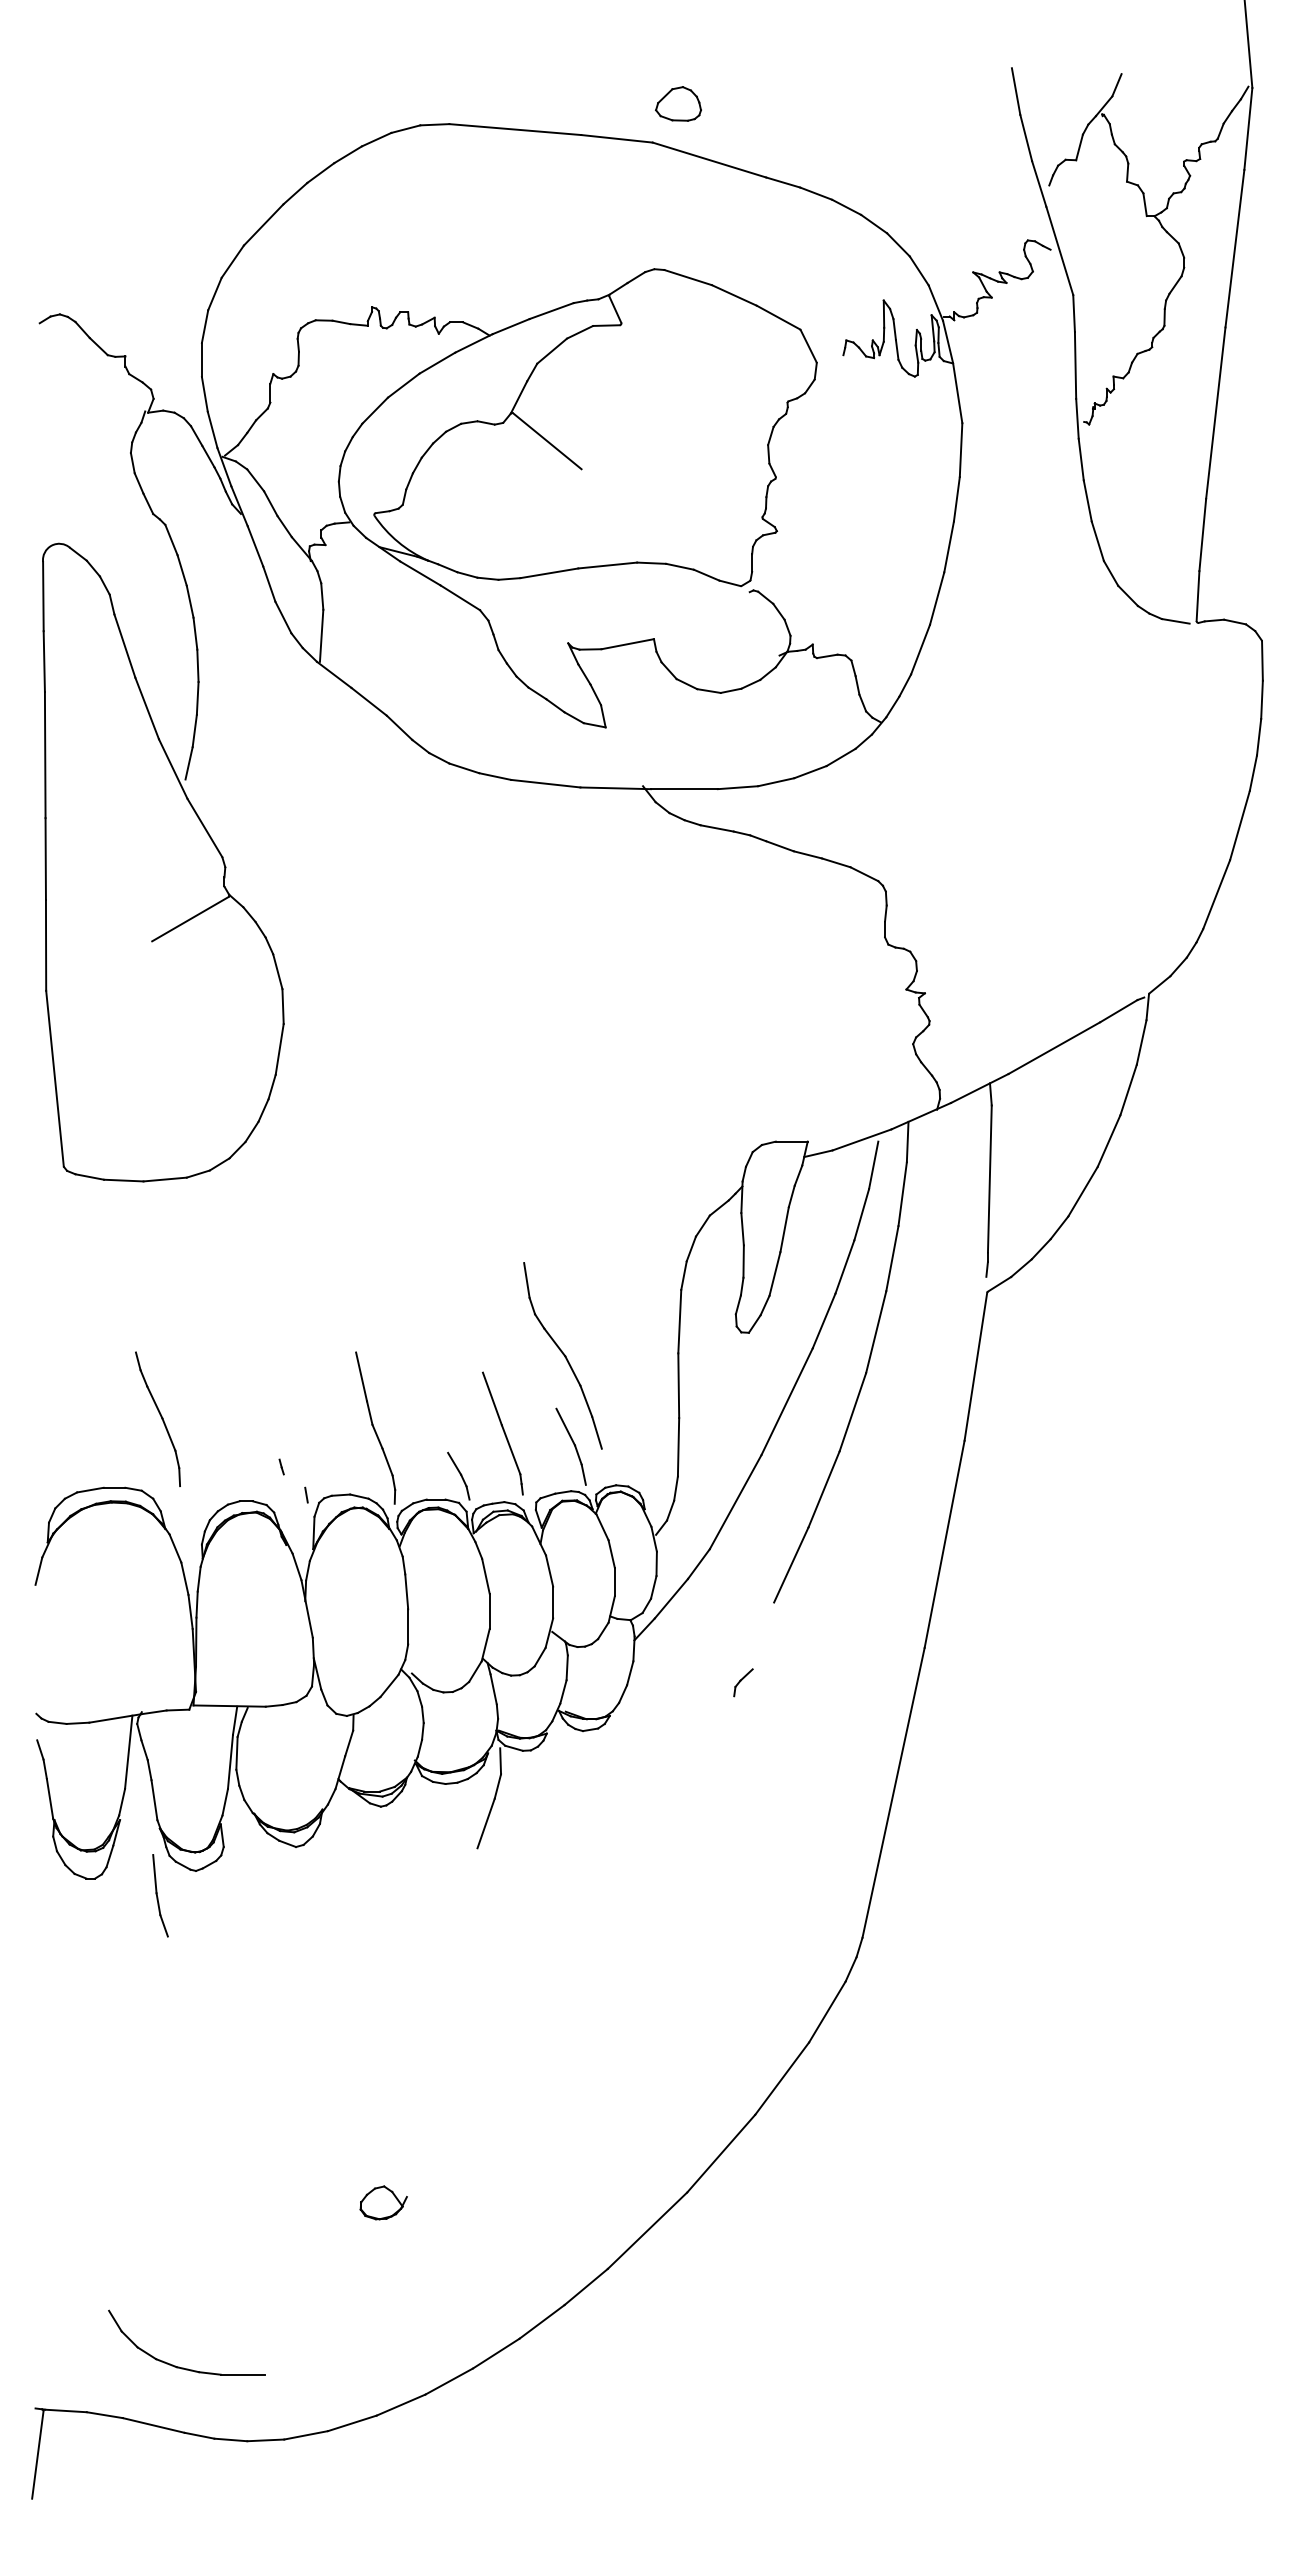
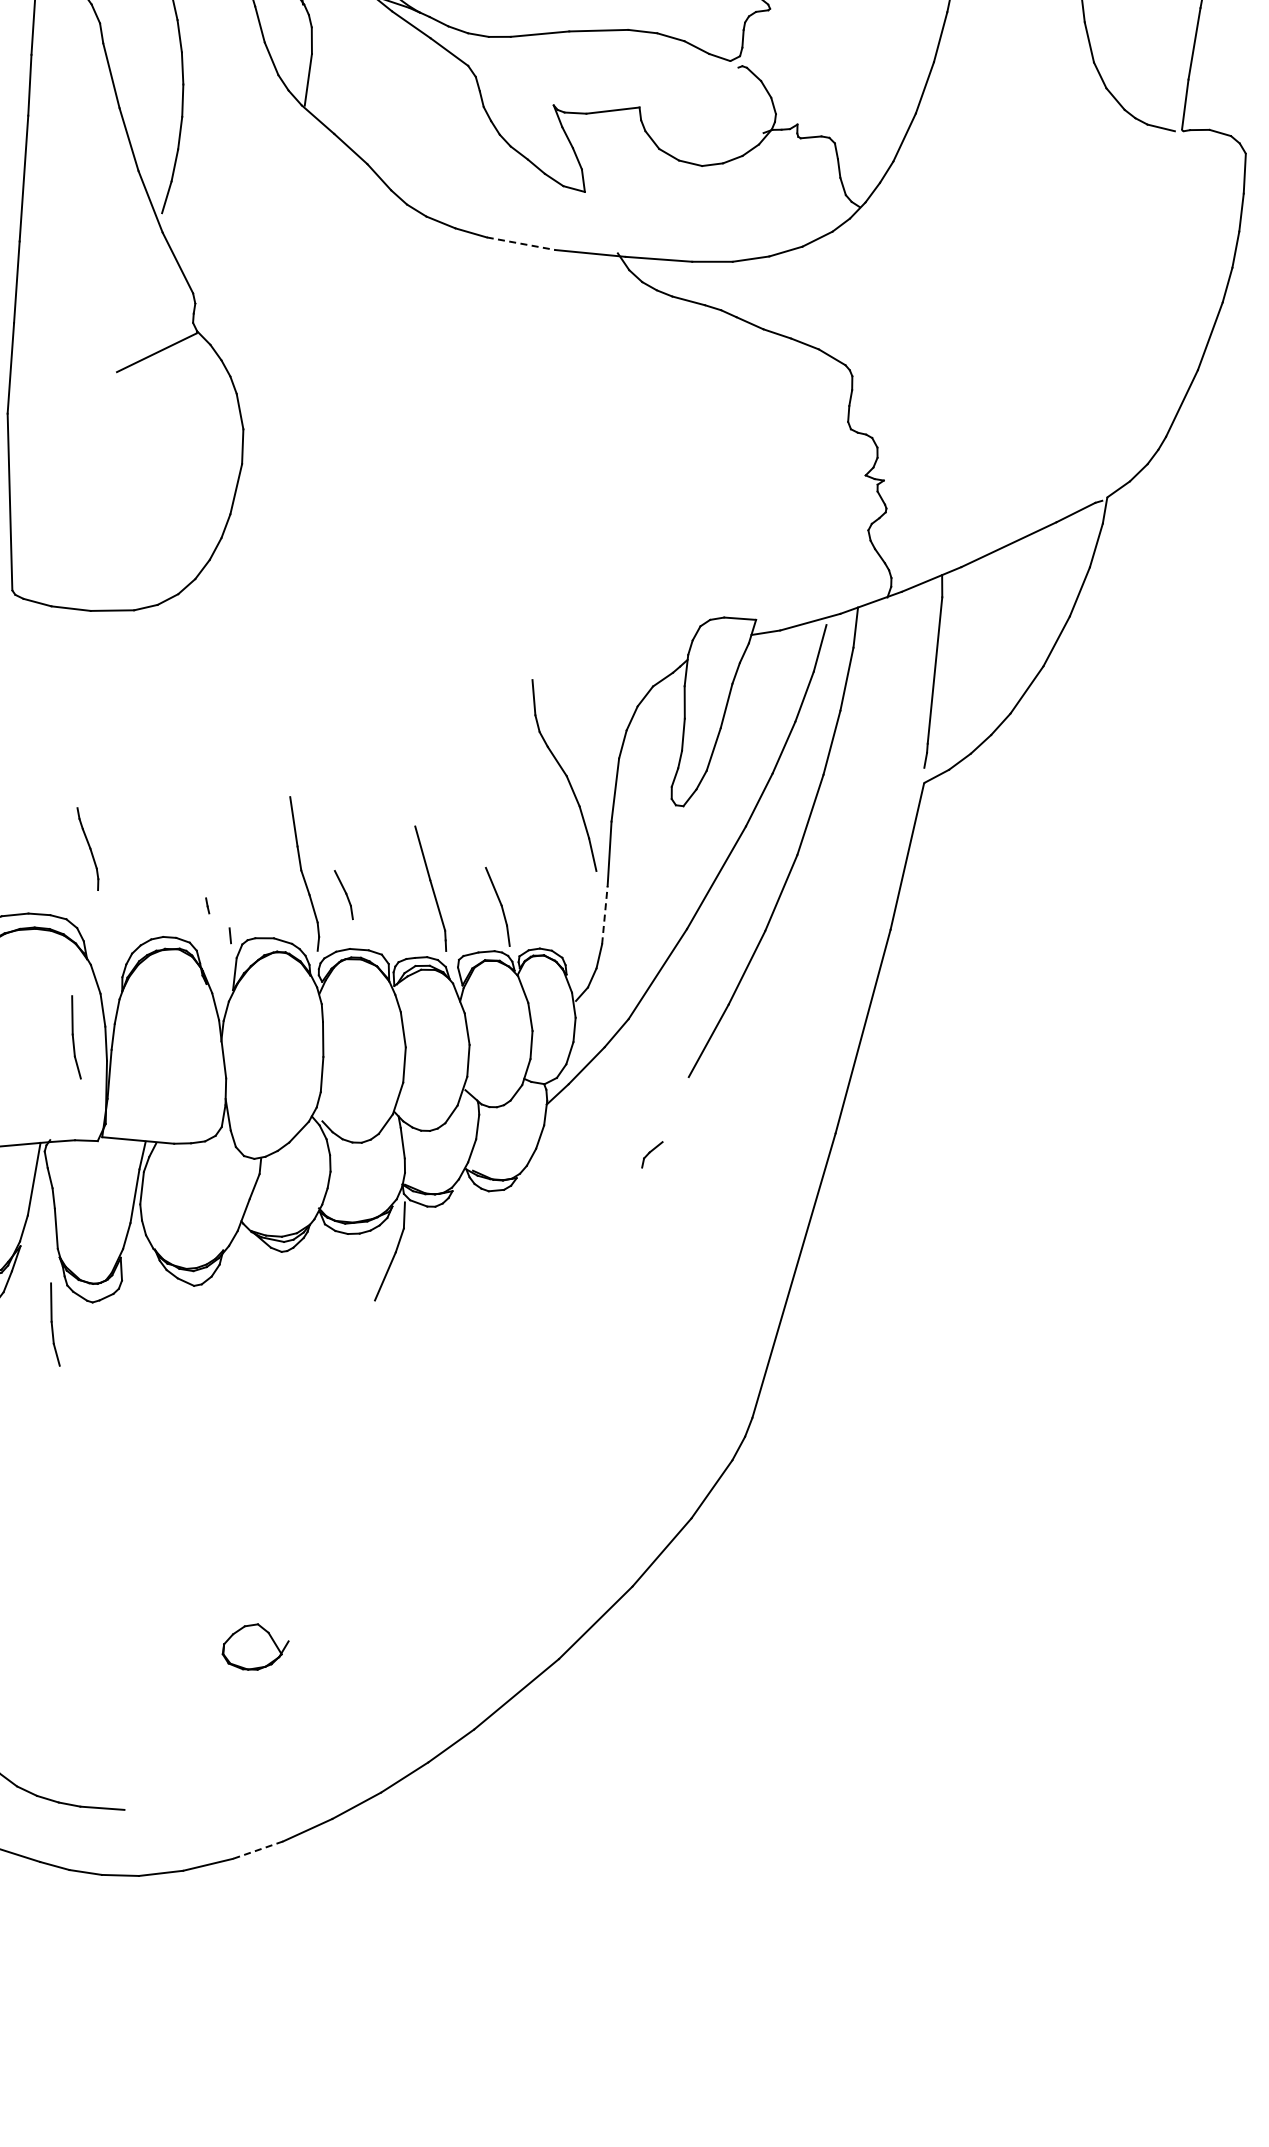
line: (545, 783) -> (520, 243), solid -> dashed
part: (562, 1355) -> (563, 775), moved
part: (157, 1418) -> (87, 848), size x0.6
line: (678, 1446) -> (604, 914), solid -> dashed
part: (458, 1475) -> (343, 894), moved
part: (160, 1607) -> (76, 1037), added
part: (383, 2202) -> (255, 1646), size x1.4
line: (401, 2405) -> (258, 1850), solid -> dashed

